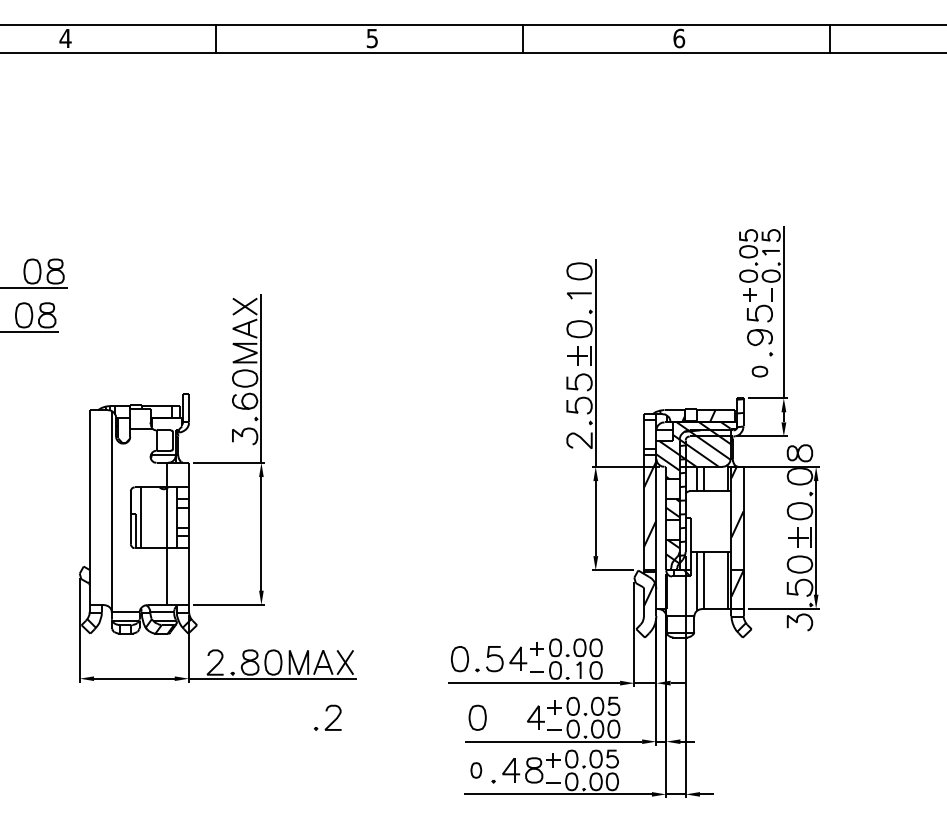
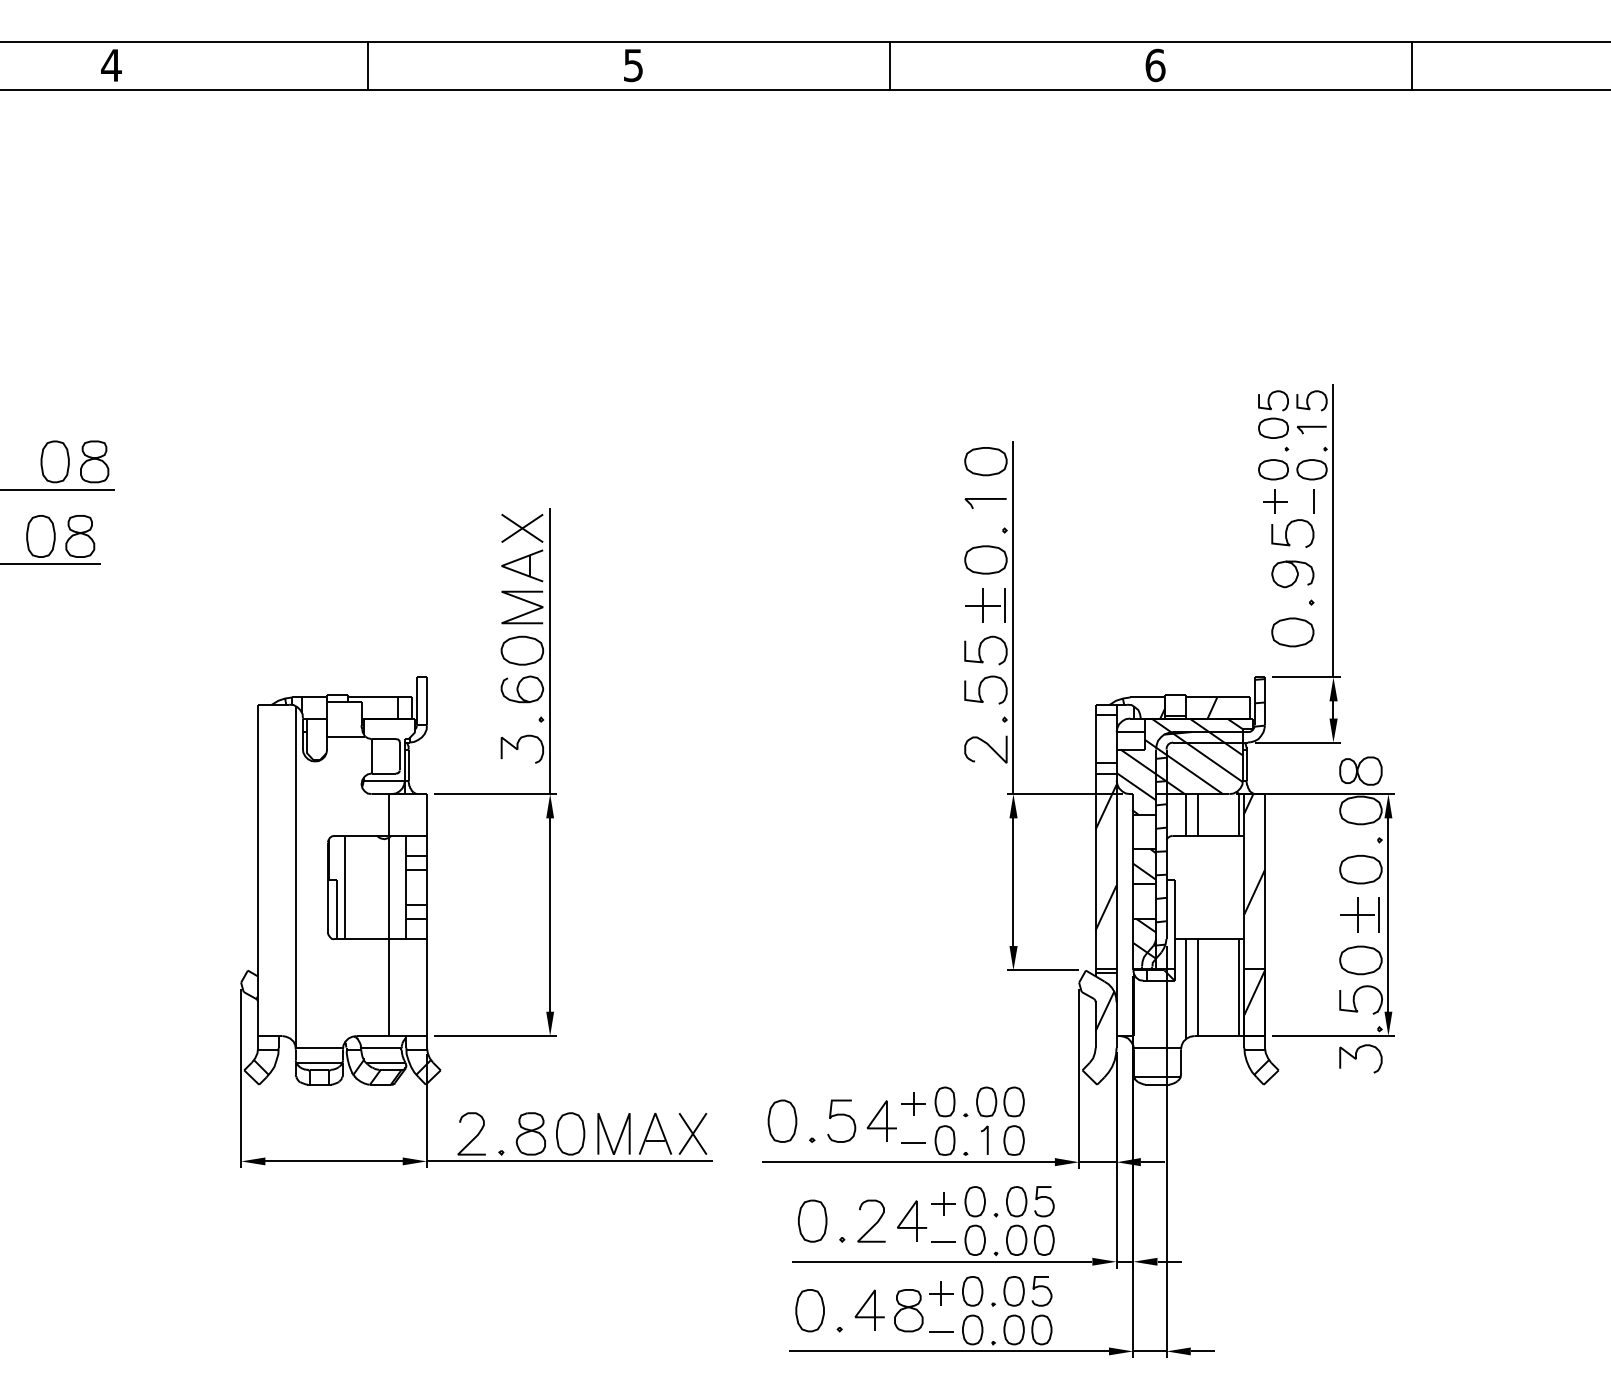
part: (759, 371) -> (1292, 631), size x1.67
part: (217, 463) -> (475, 795), moved
part: (327, 717) -> (861, 1220), moved
part: (476, 770) -> (810, 1310), size x1.67

